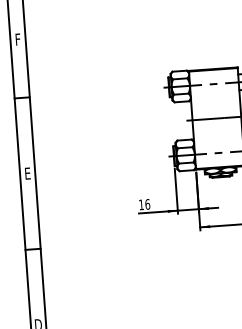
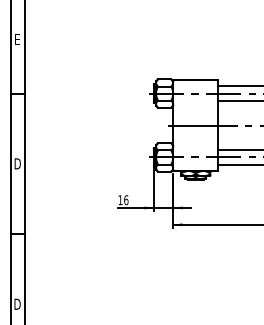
text: (17, 39) -> (17, 39), F -> E
text: (27, 173) -> (17, 163), E -> D

